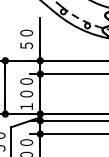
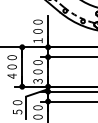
text: (25, 38) -> (37, 30), ５０ -> １００
text: (25, 105) -> (37, 80), １００ -> ３００

